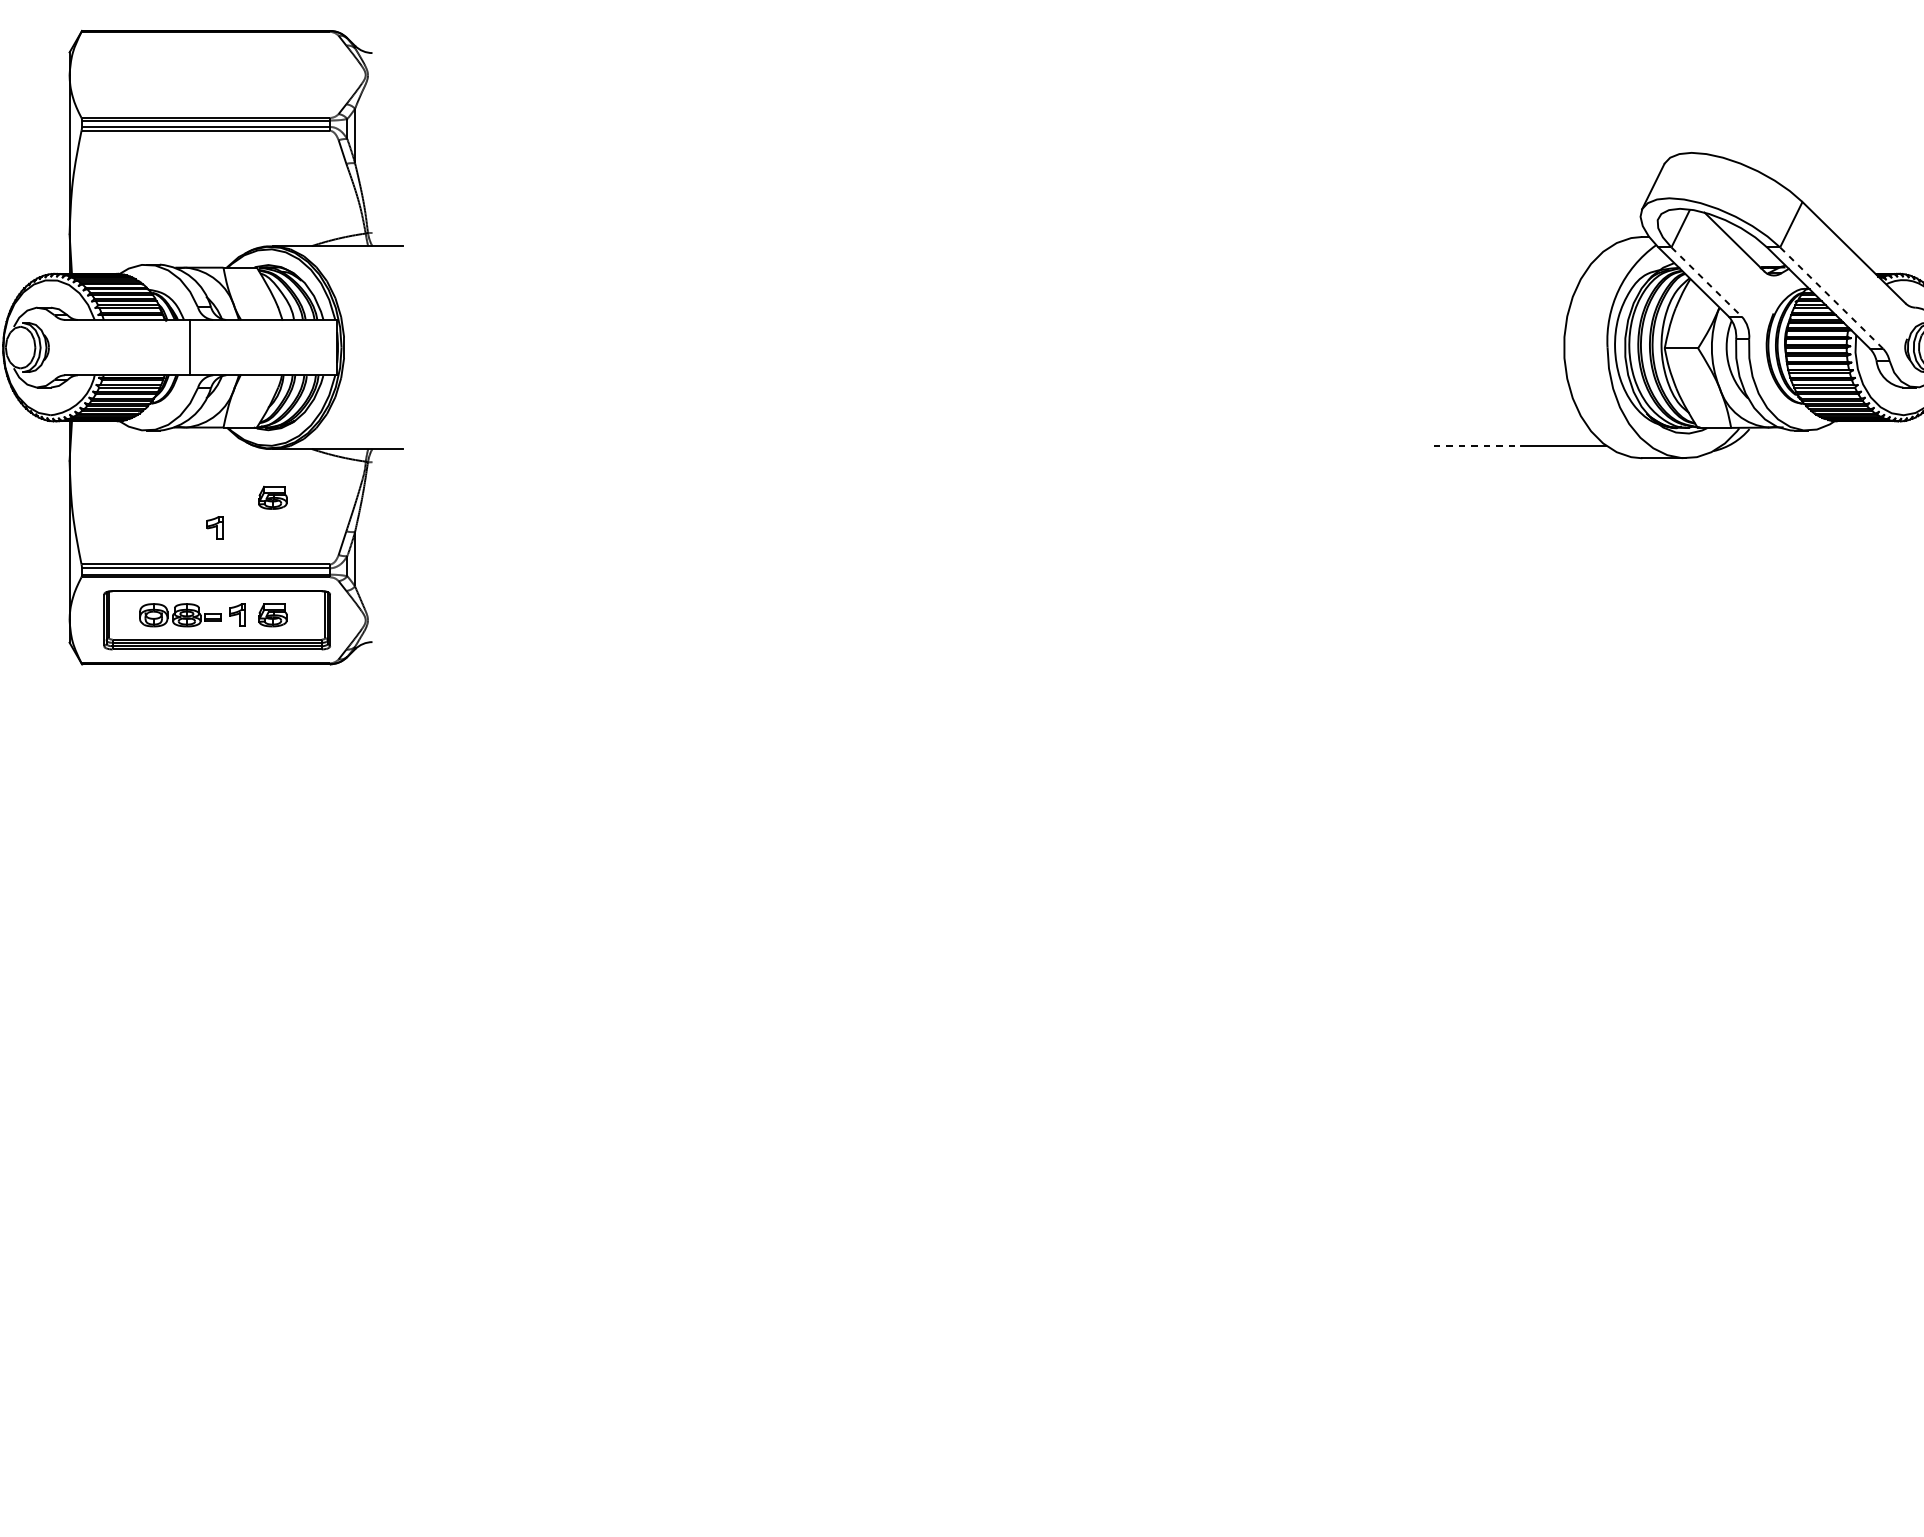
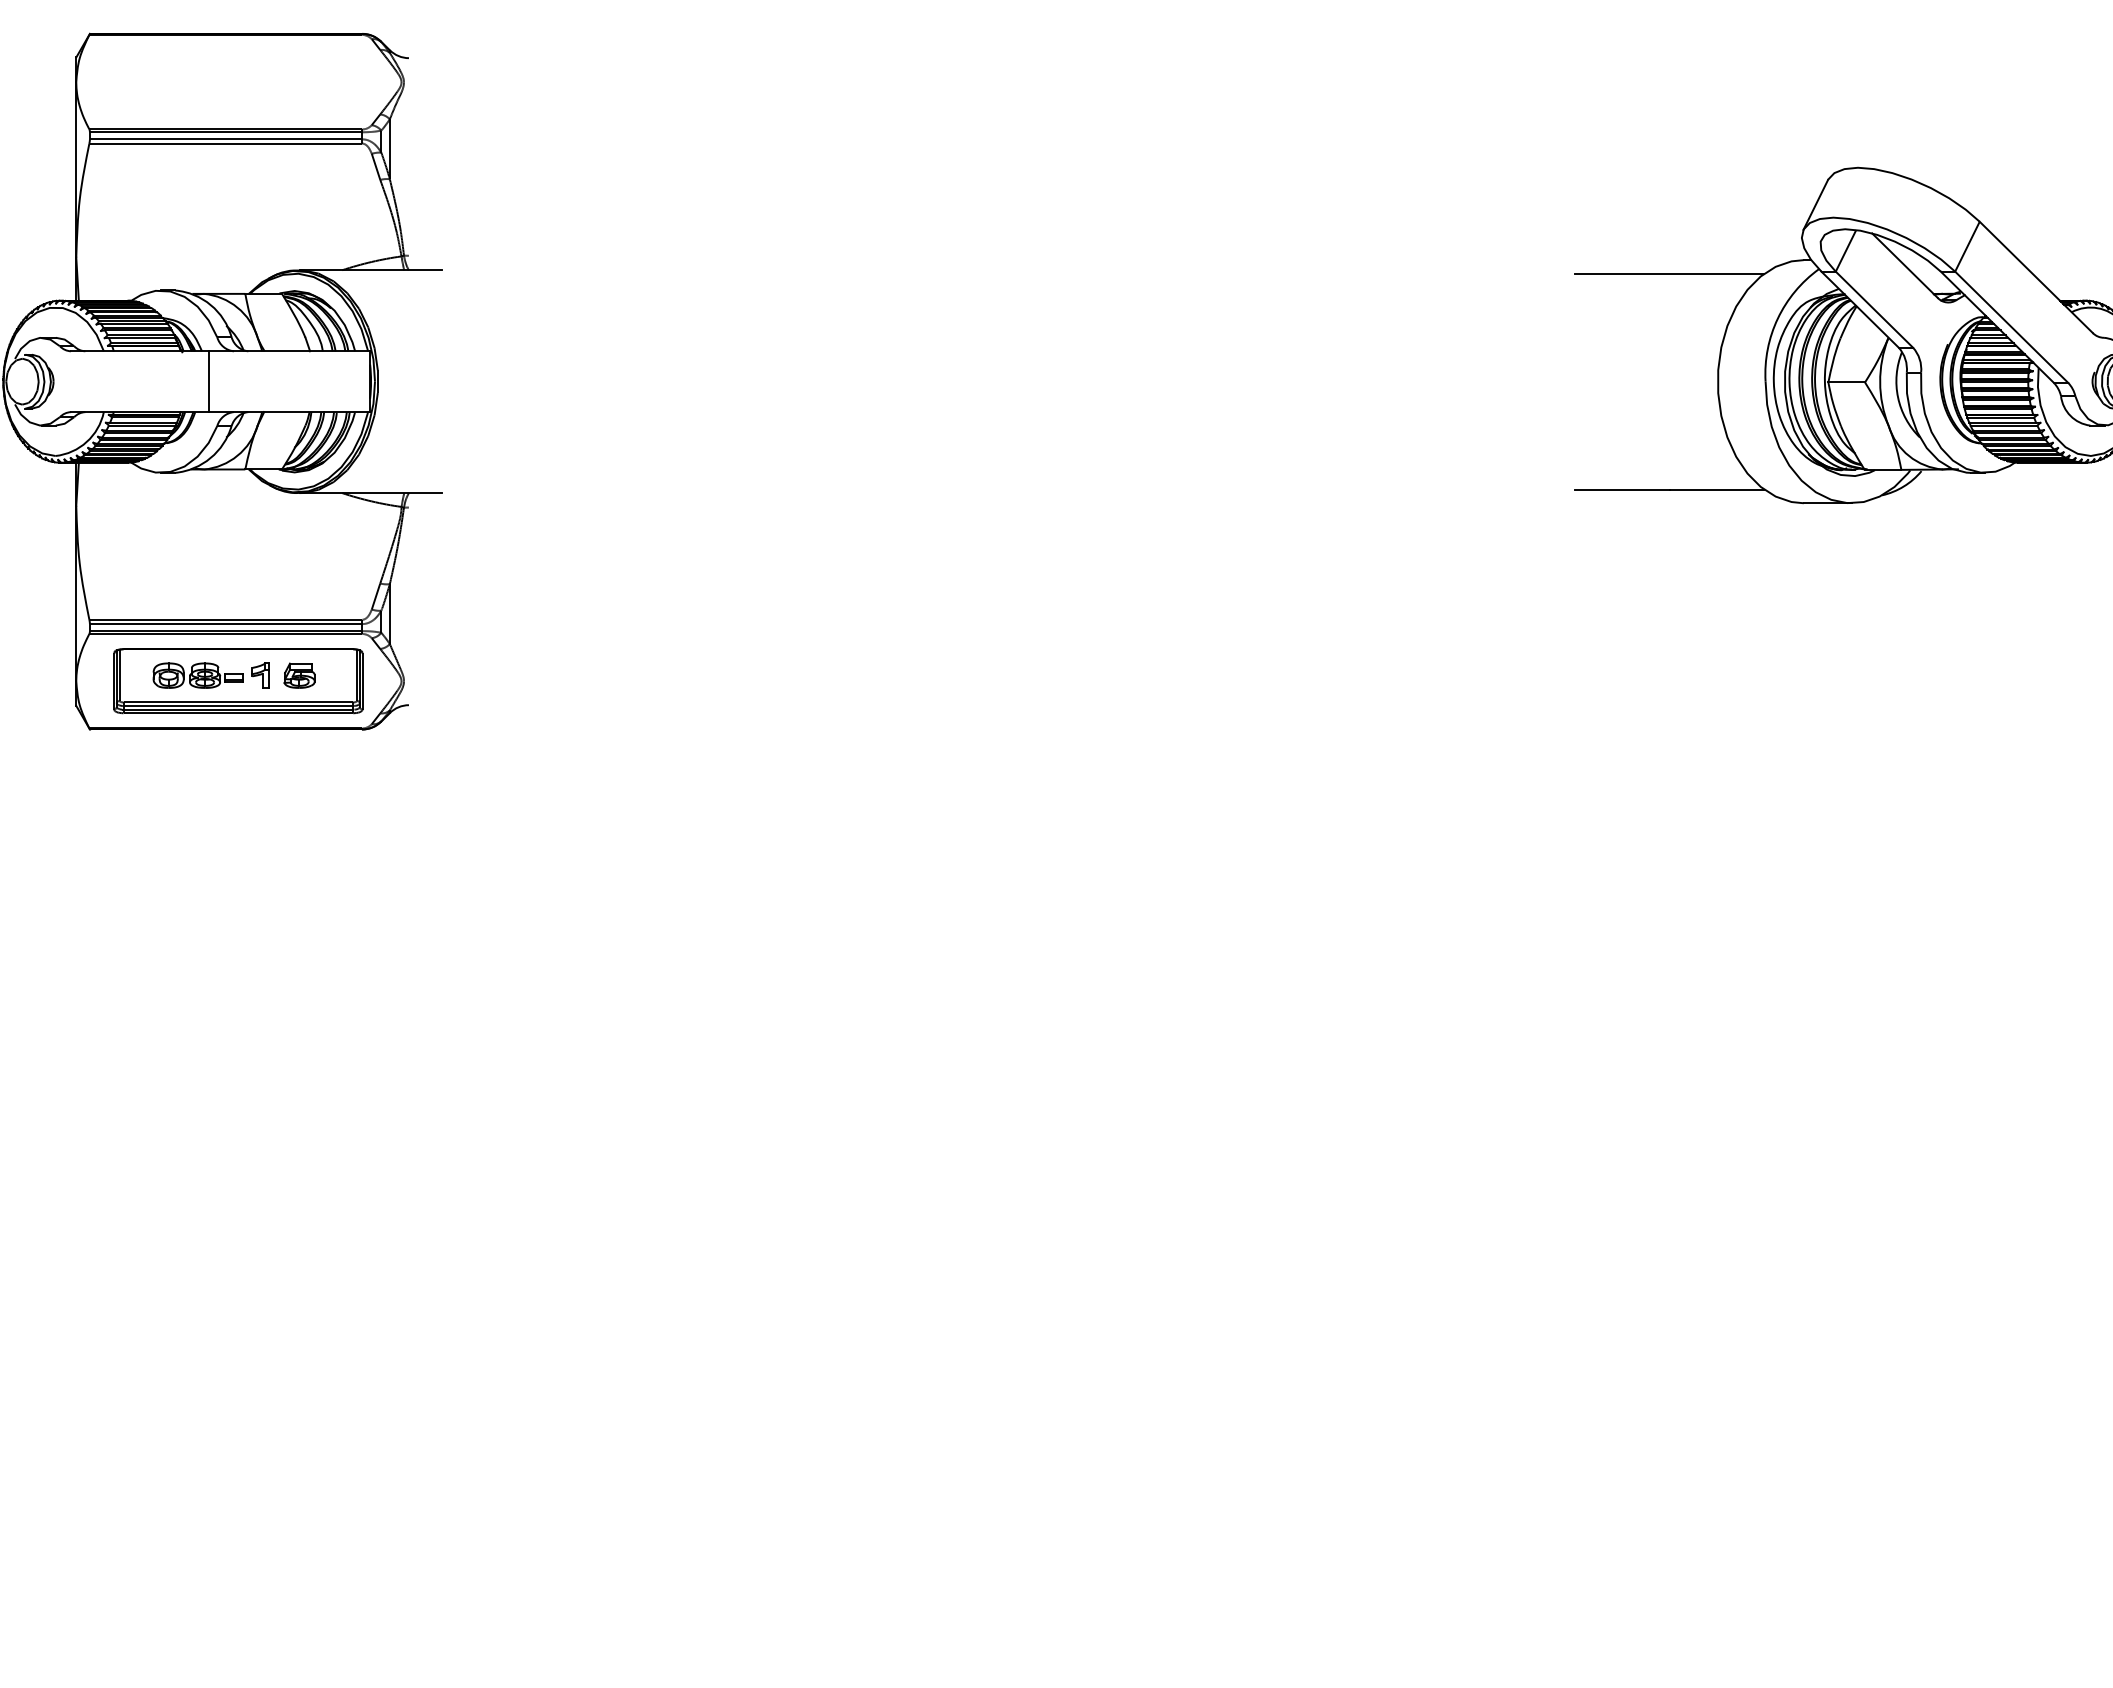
line: (1520, 249) -> (1669, 273), added
line: (1706, 282) -> (1874, 310), dashed -> solid
line: (1831, 297) -> (2011, 326), dashed -> solid
line: (1477, 445) -> (1622, 489), dashed -> solid
part: (272, 497) -> (299, 546), removed
part: (214, 527) -> (235, 579), removed

